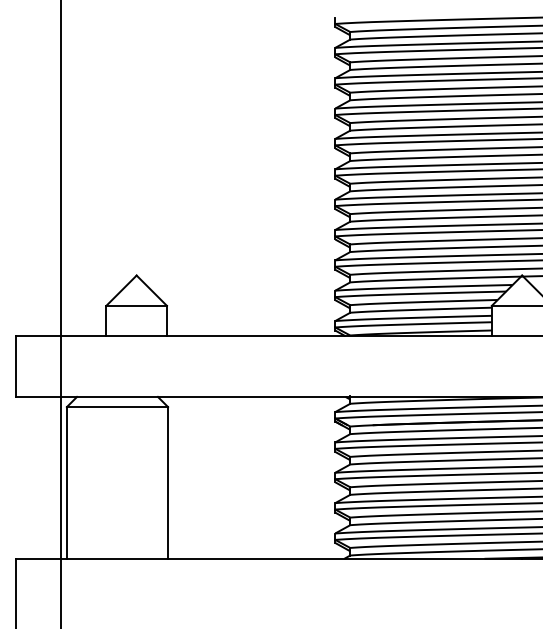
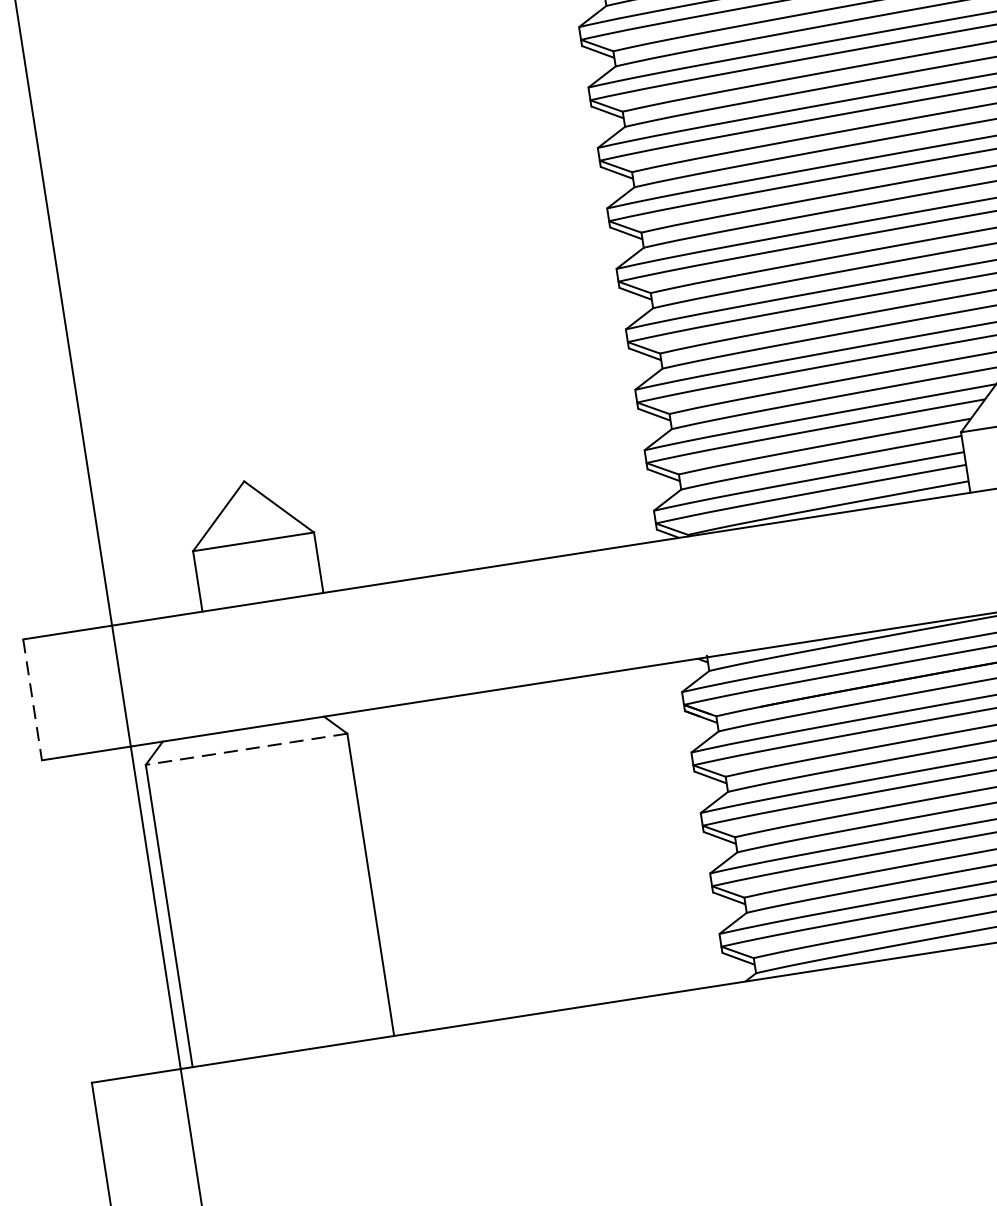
line: (16, 367) -> (33, 701), solid -> dashed
line: (117, 407) -> (246, 750), solid -> dashed

